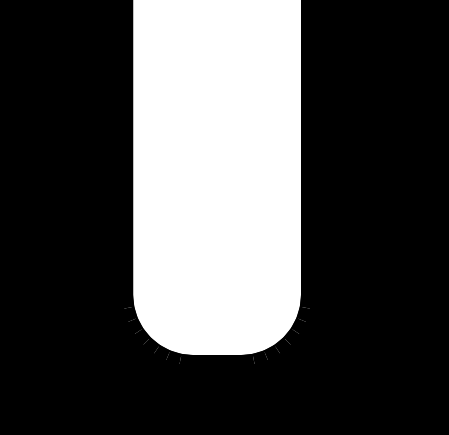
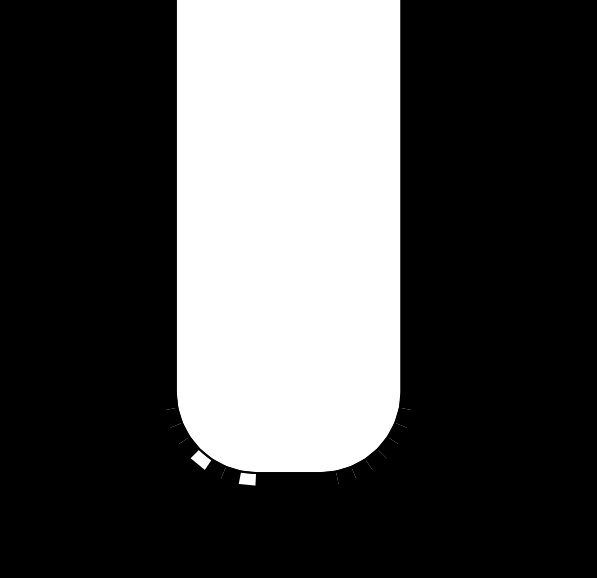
fill: (150, 345) -> (200, 459), removed
fill: (186, 360) -> (247, 478), removed

